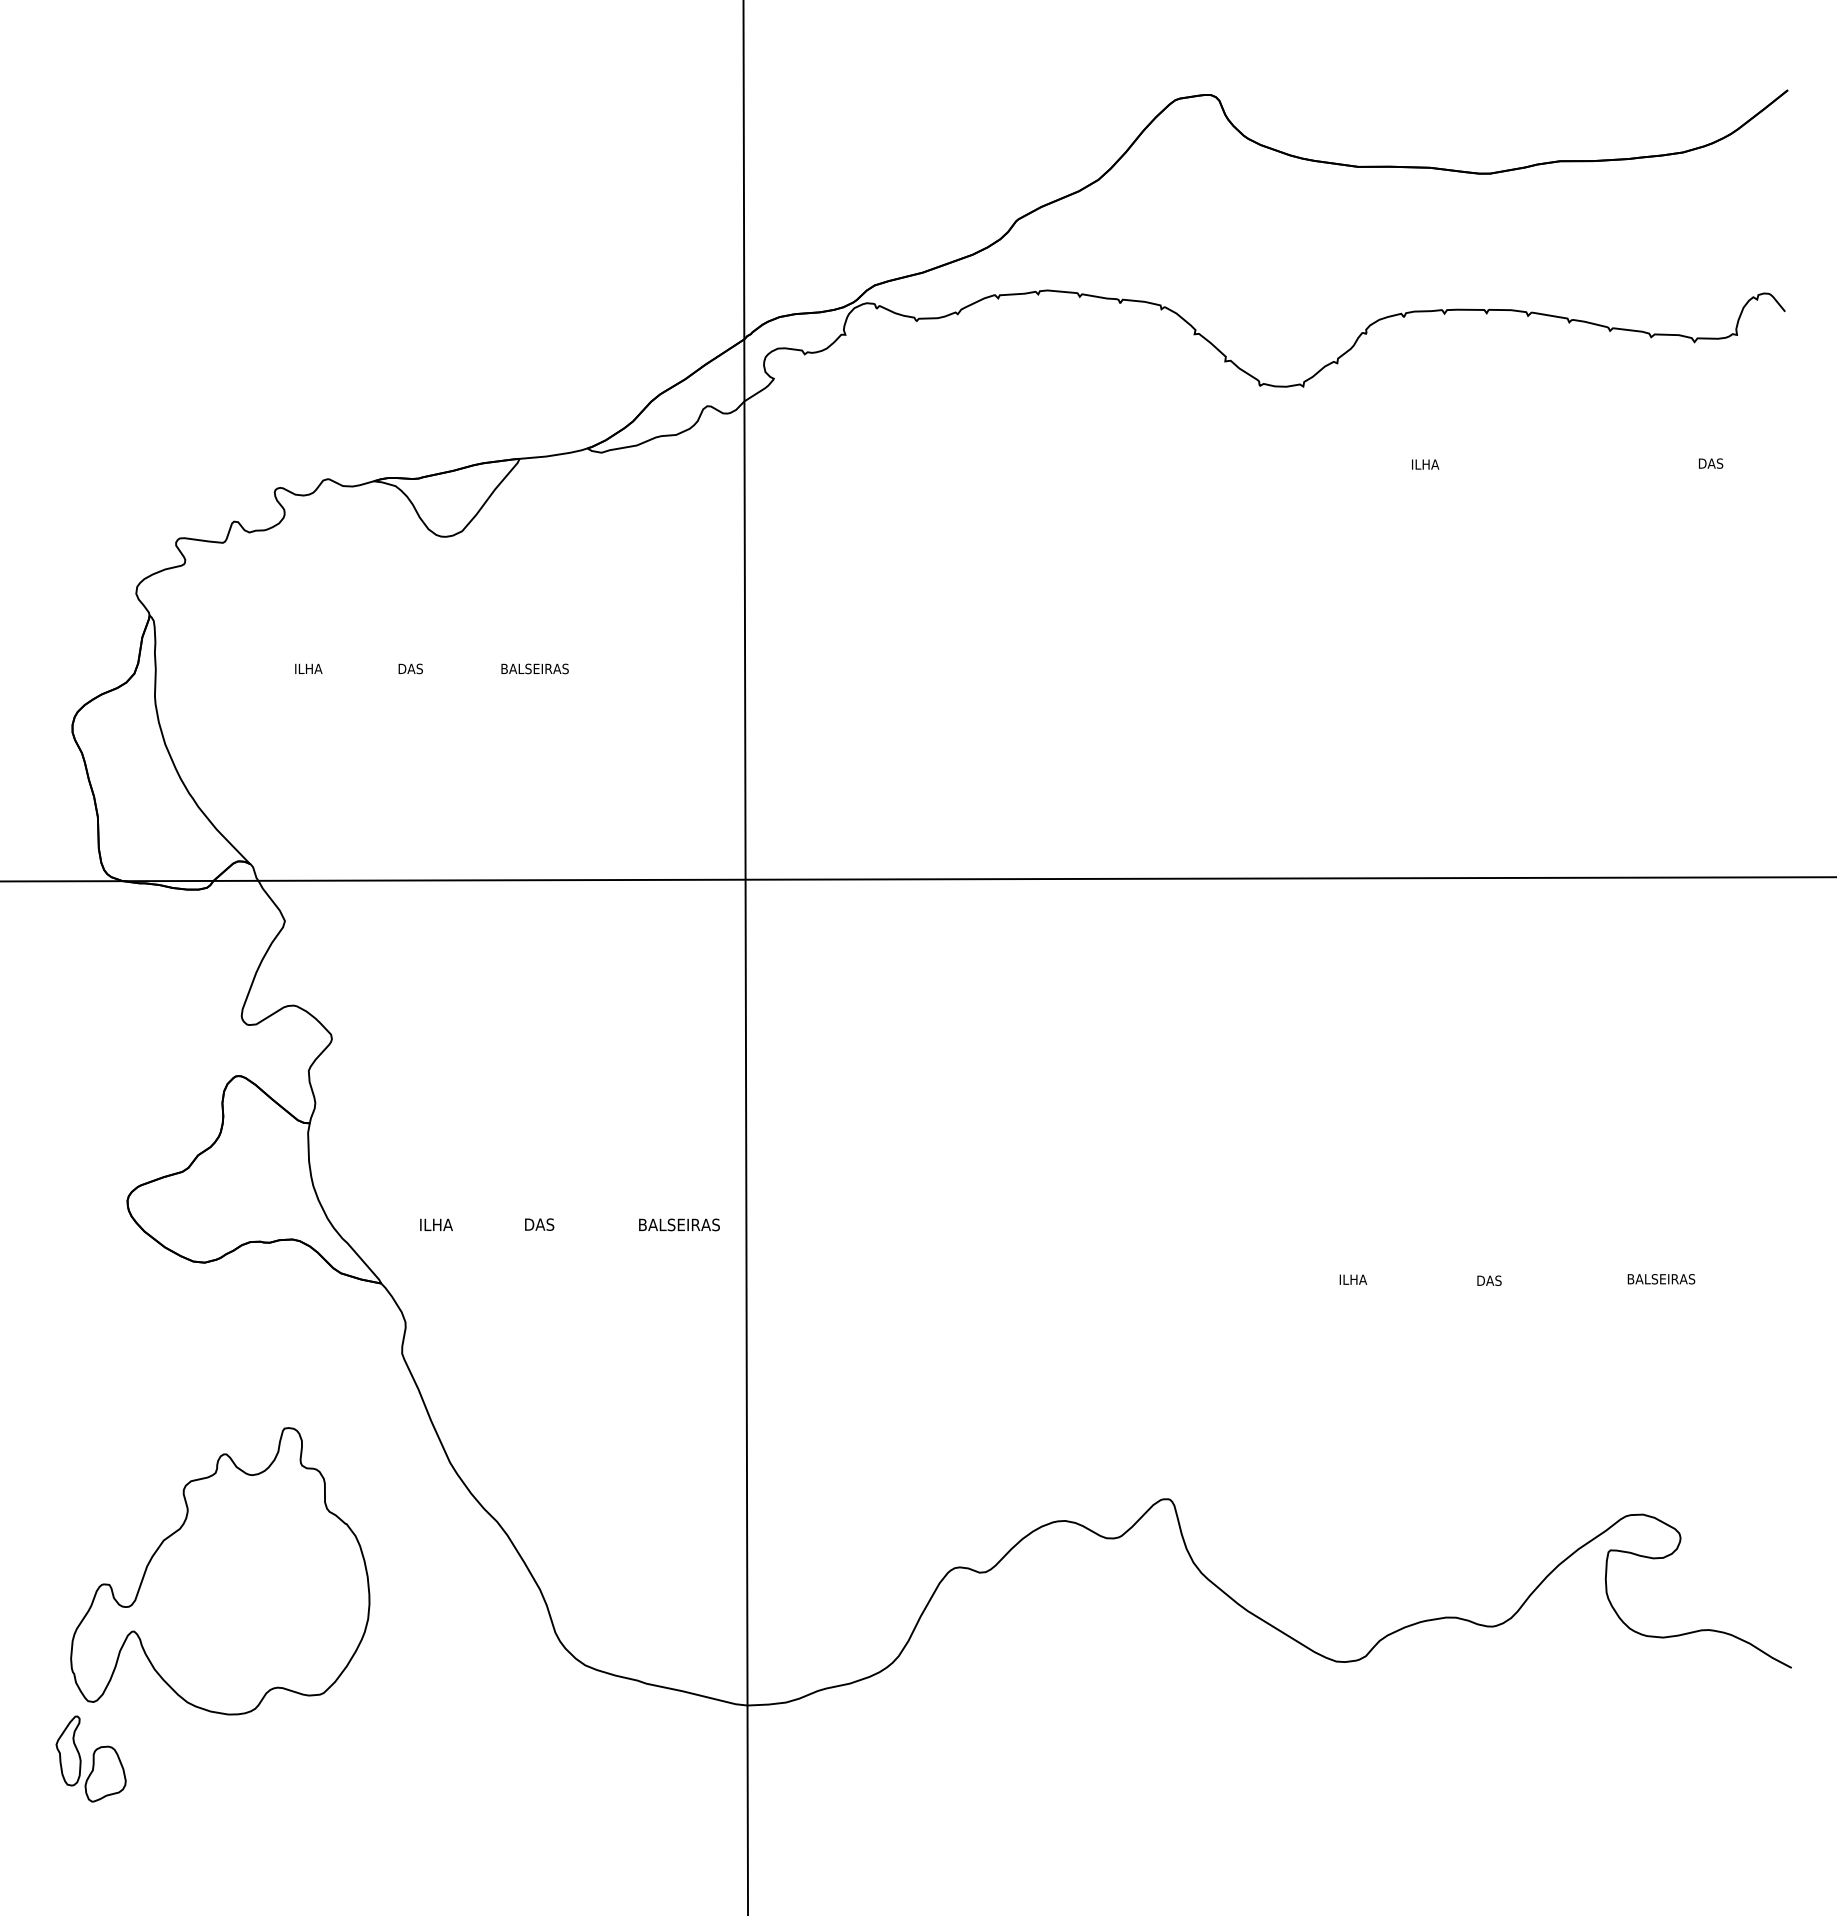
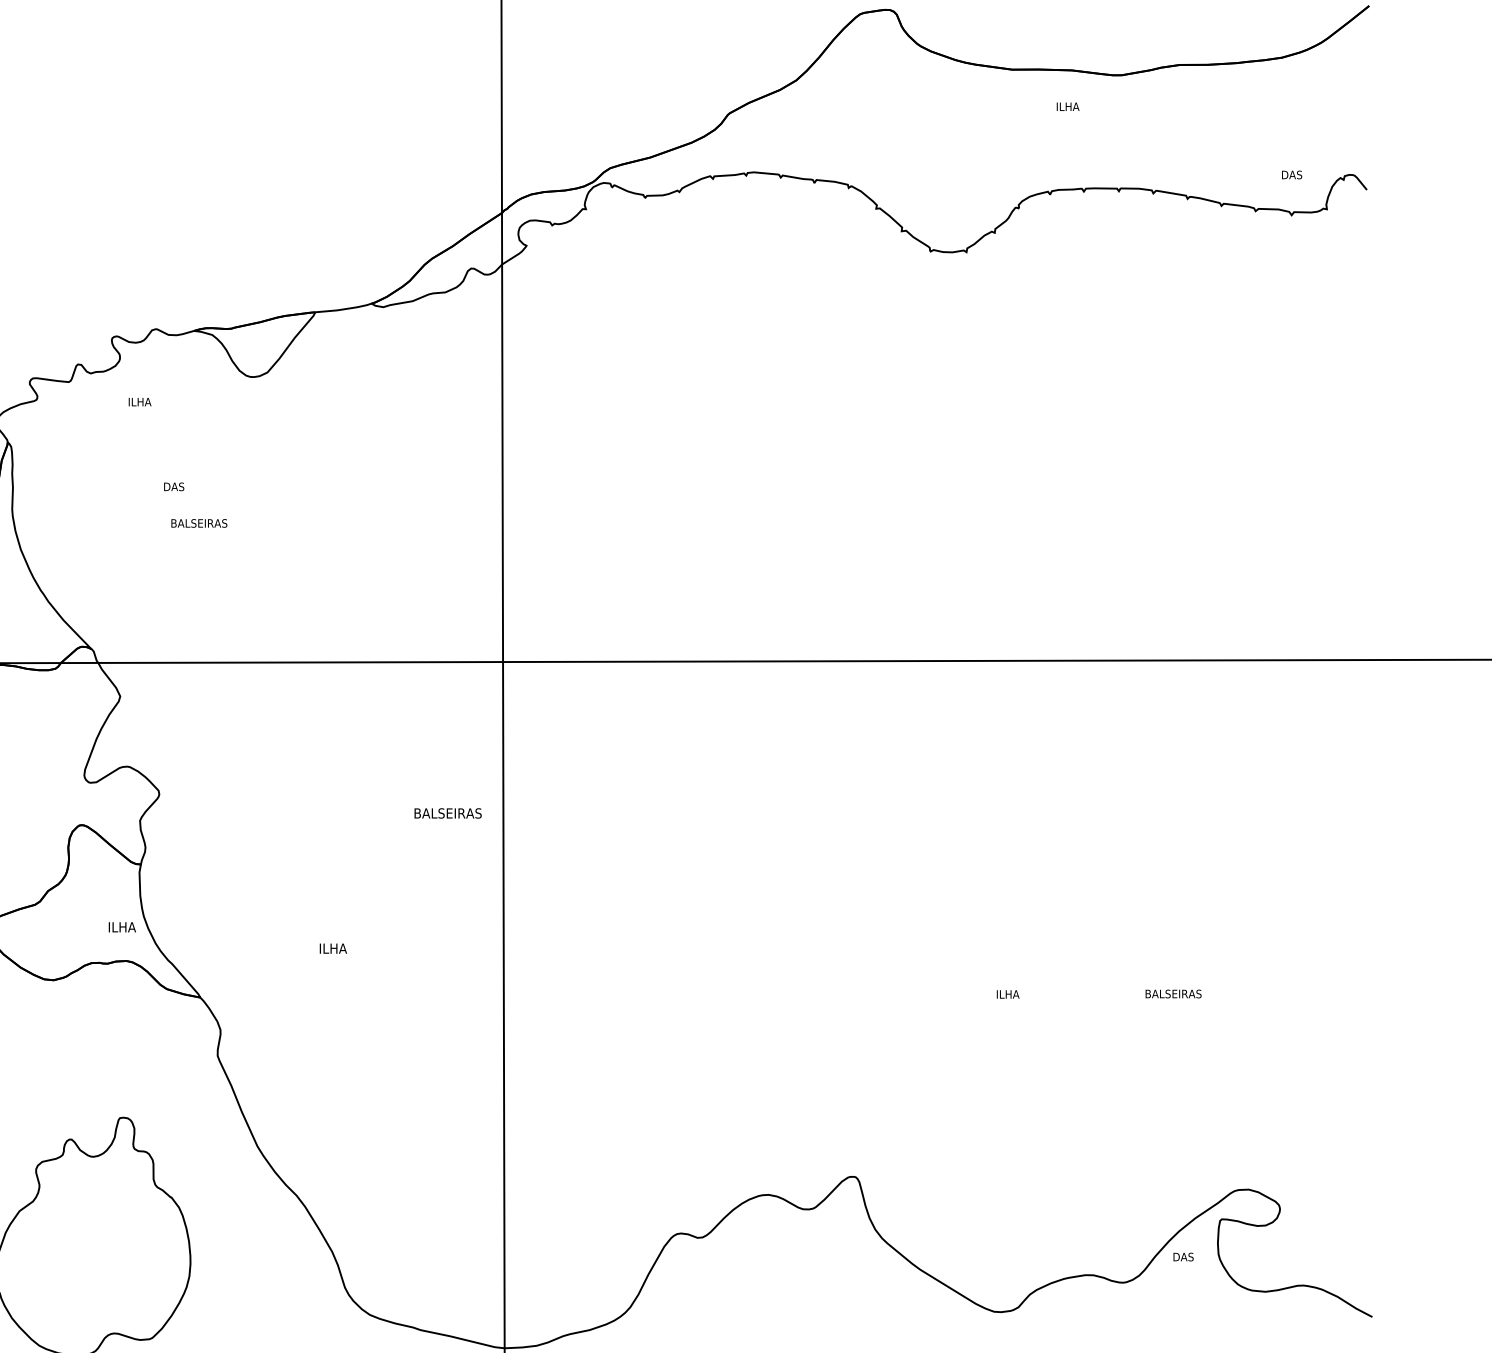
text: (1711, 463) -> (1292, 174), moved
text: (1425, 464) -> (1068, 106), moved
text: (308, 668) -> (139, 401), moved
text: (410, 668) -> (173, 486), moved
text: (534, 668) -> (198, 523), moved
text: (436, 1224) -> (122, 926), moved
text: (541, 1224) -> (333, 948), DAS -> ILHA
text: (679, 1224) -> (448, 813), moved
text: (1661, 1279) -> (1173, 994), moved
text: (1489, 1280) -> (1183, 1256), moved

